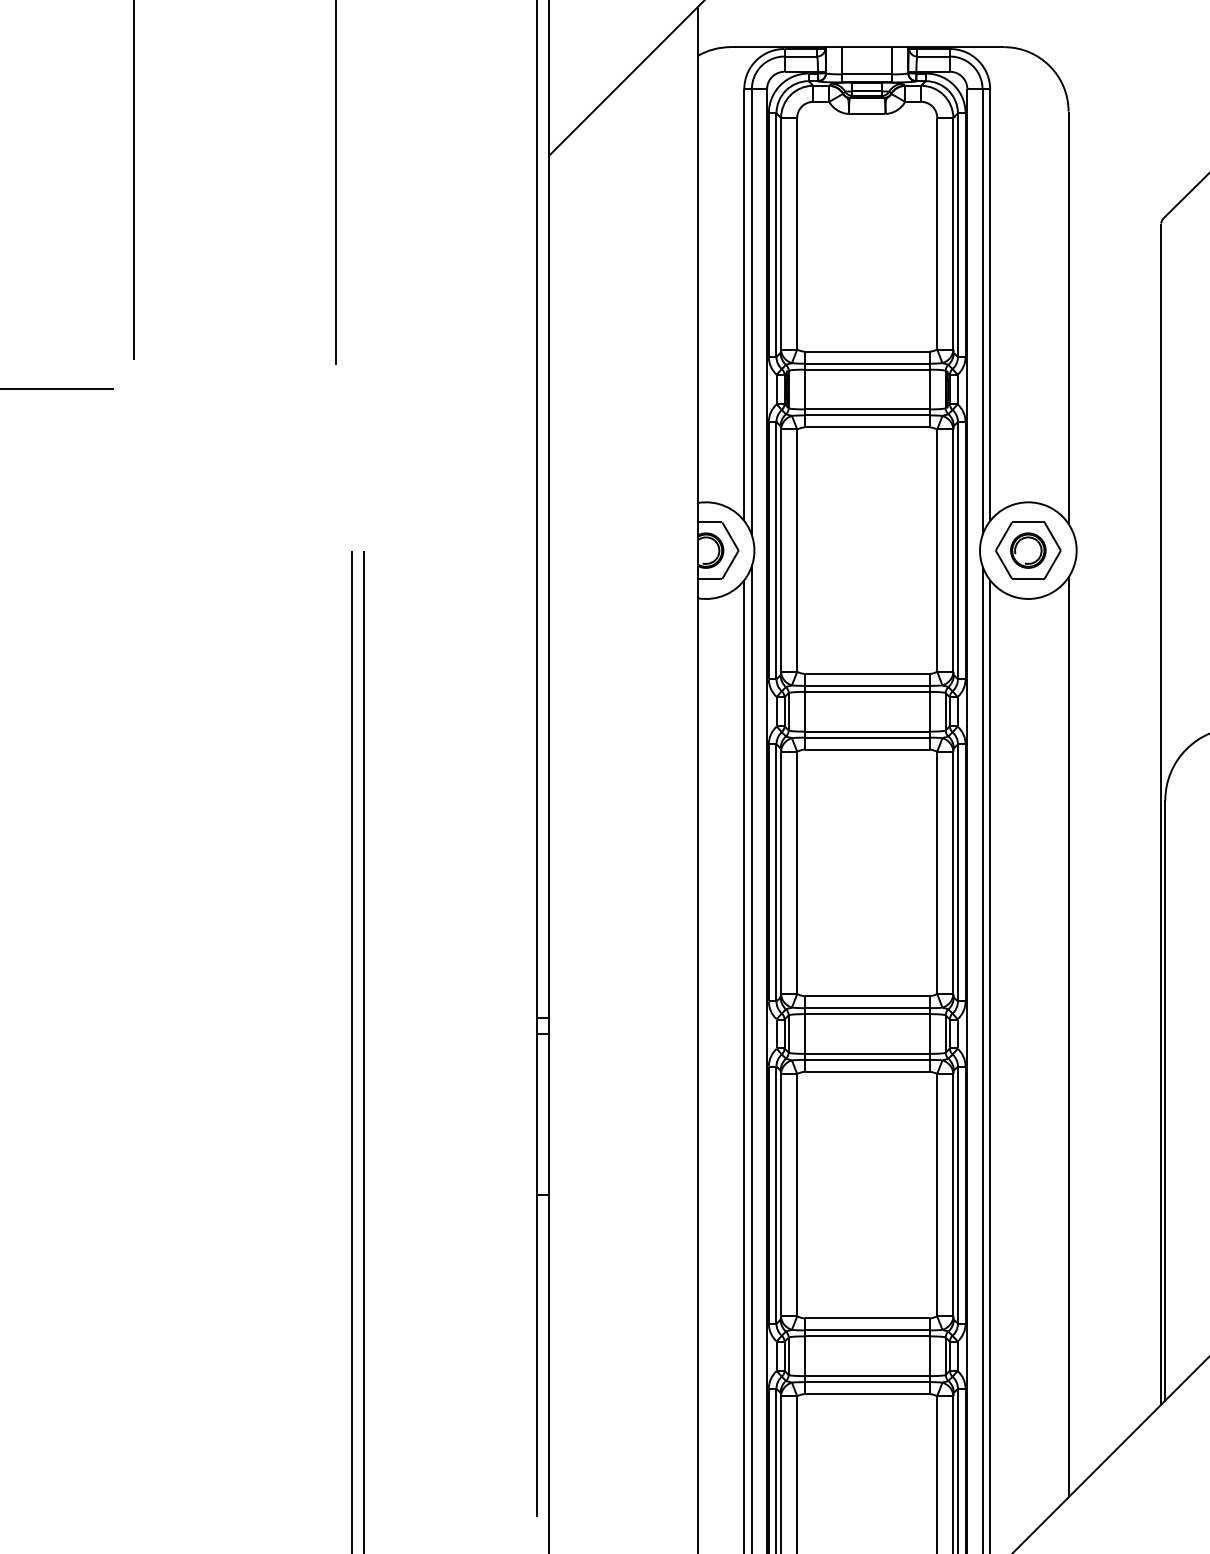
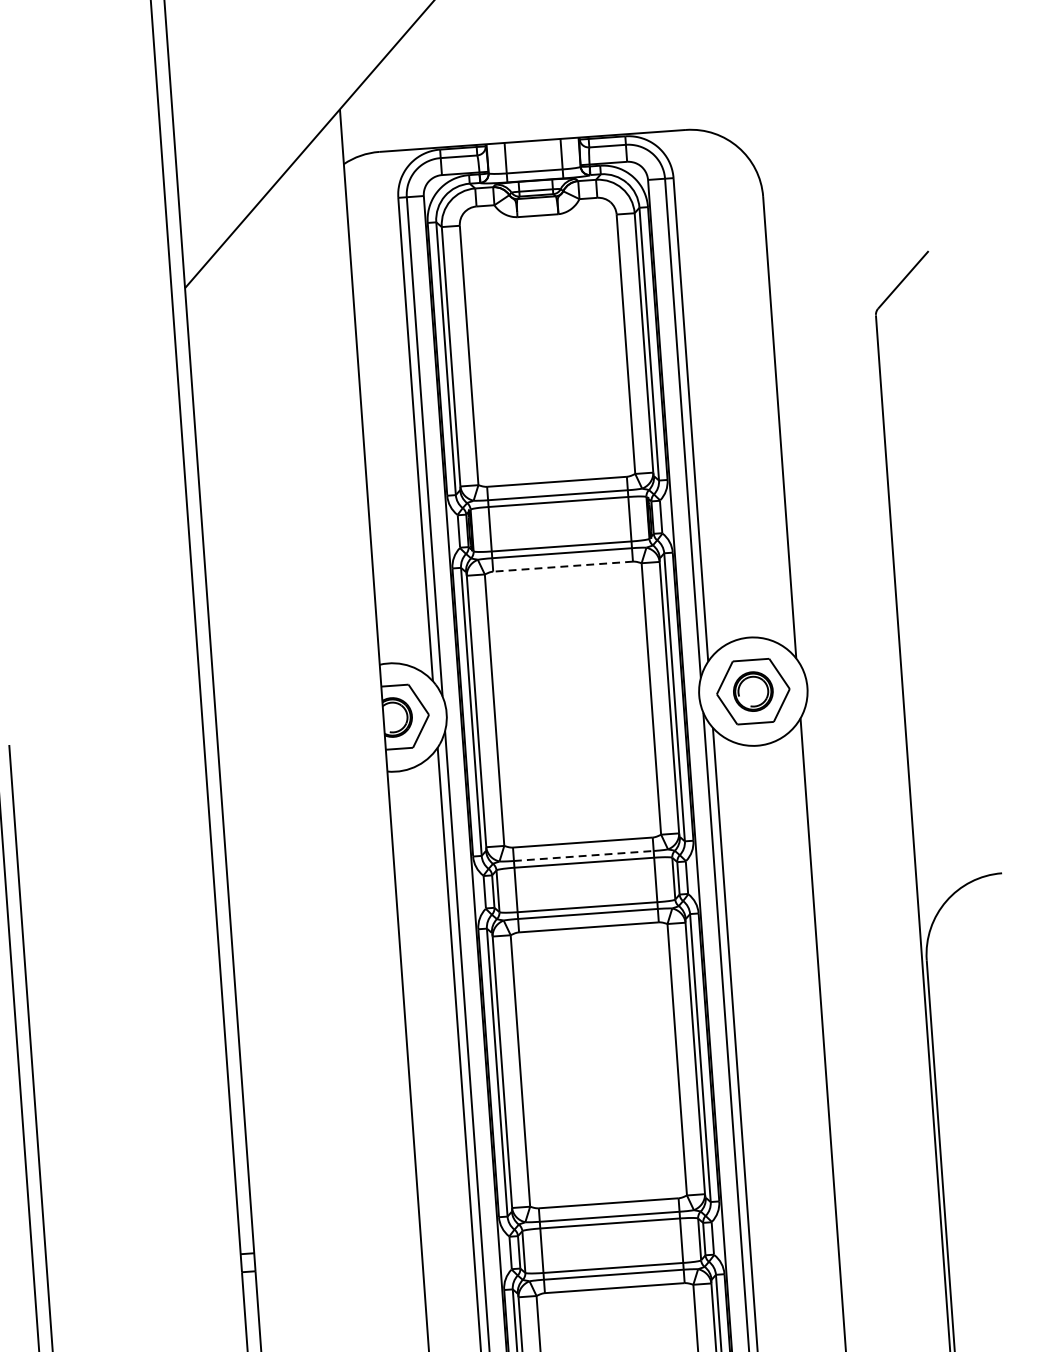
line: (866, 427) -> (562, 566), solid -> dashed
line: (867, 685) -> (584, 855), solid -> dashed

